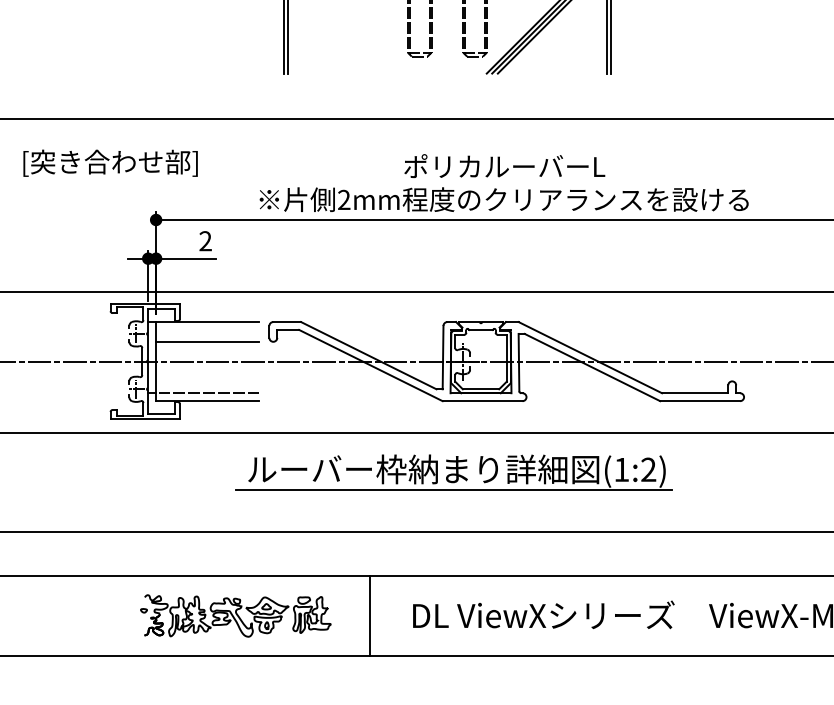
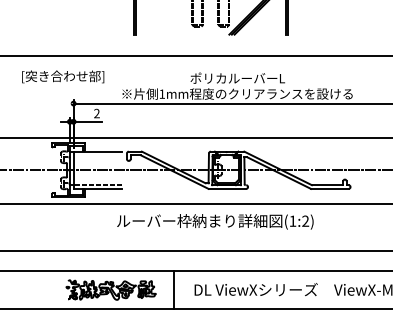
text: (111, 162) -> (63, 76), moved
text: (344, 198) -> (162, 93), 2mm -> 1mm
line: (206, 340) -> (97, 160), removed
line: (453, 489) -> (213, 230), removed

